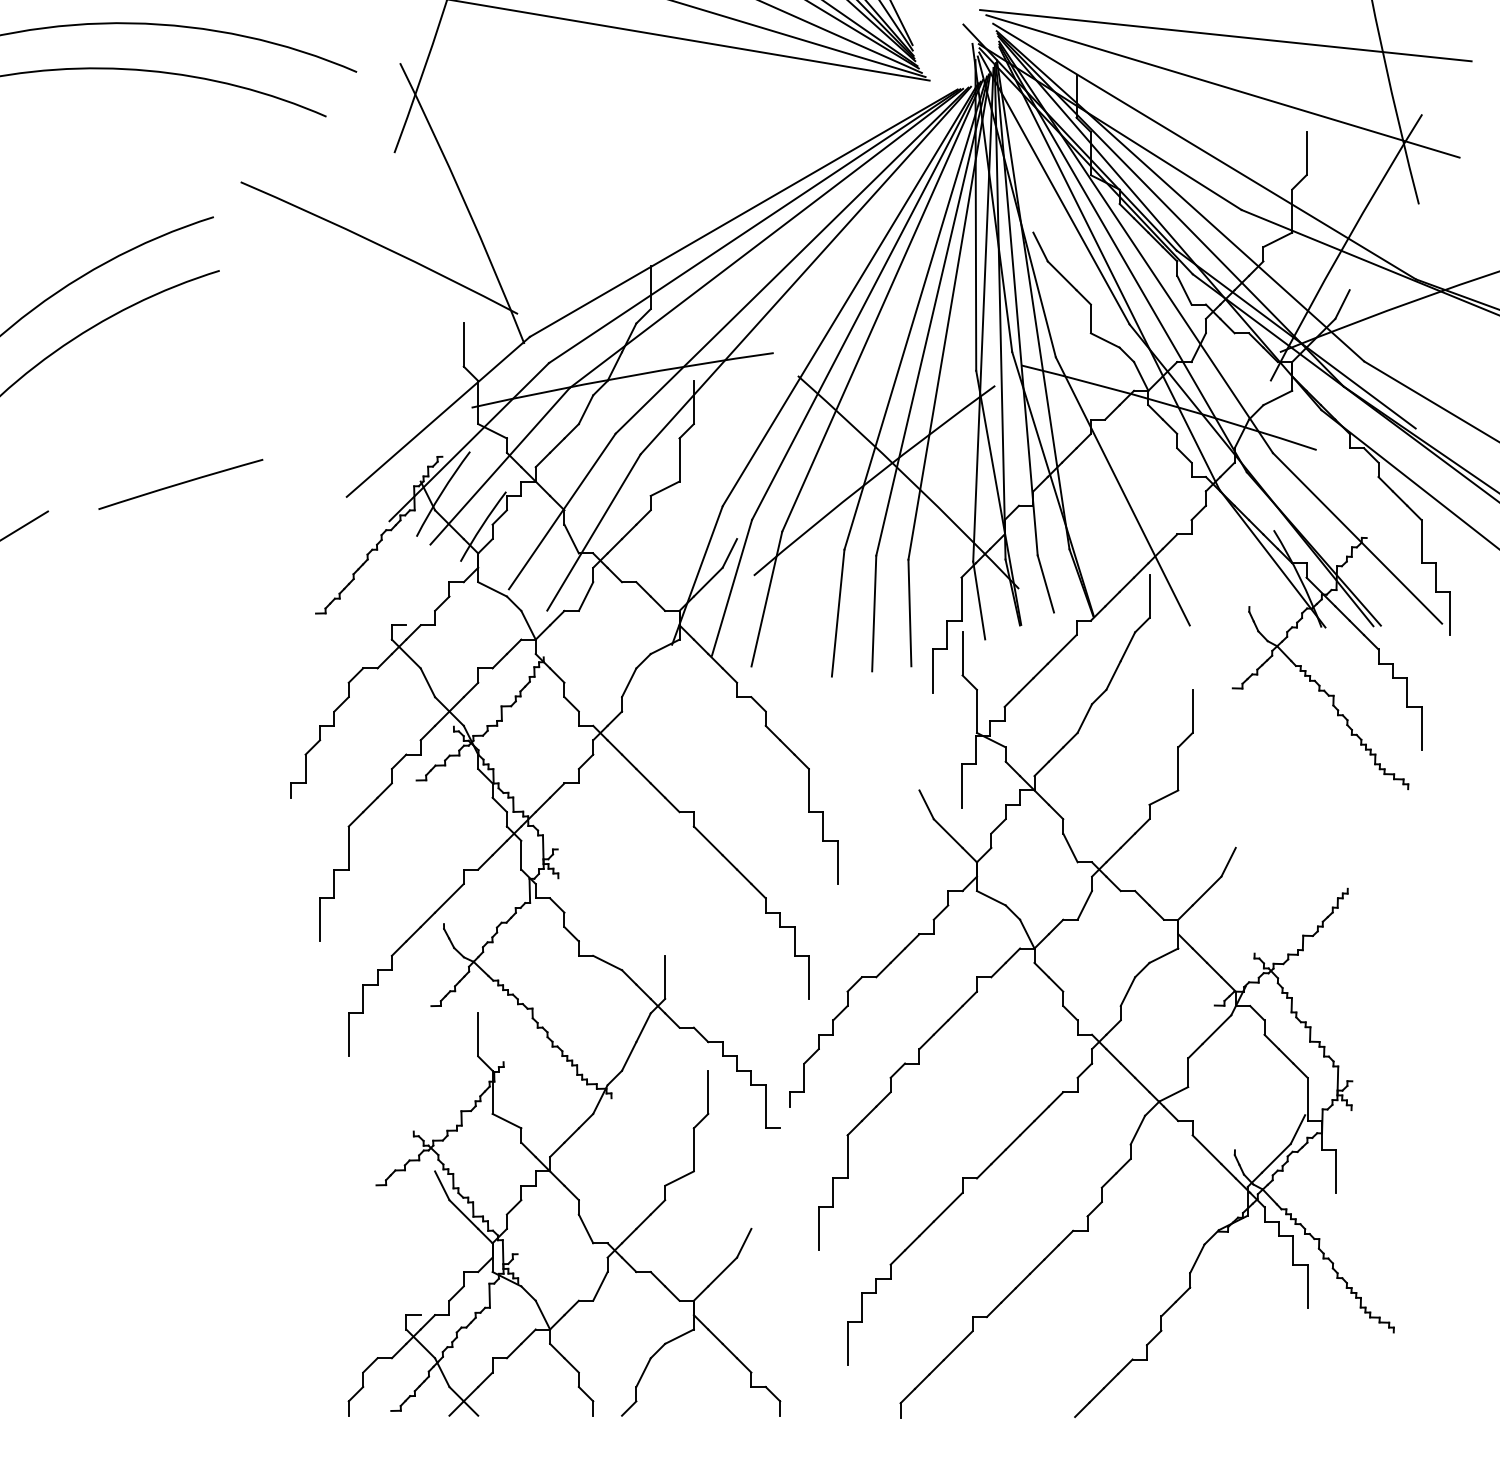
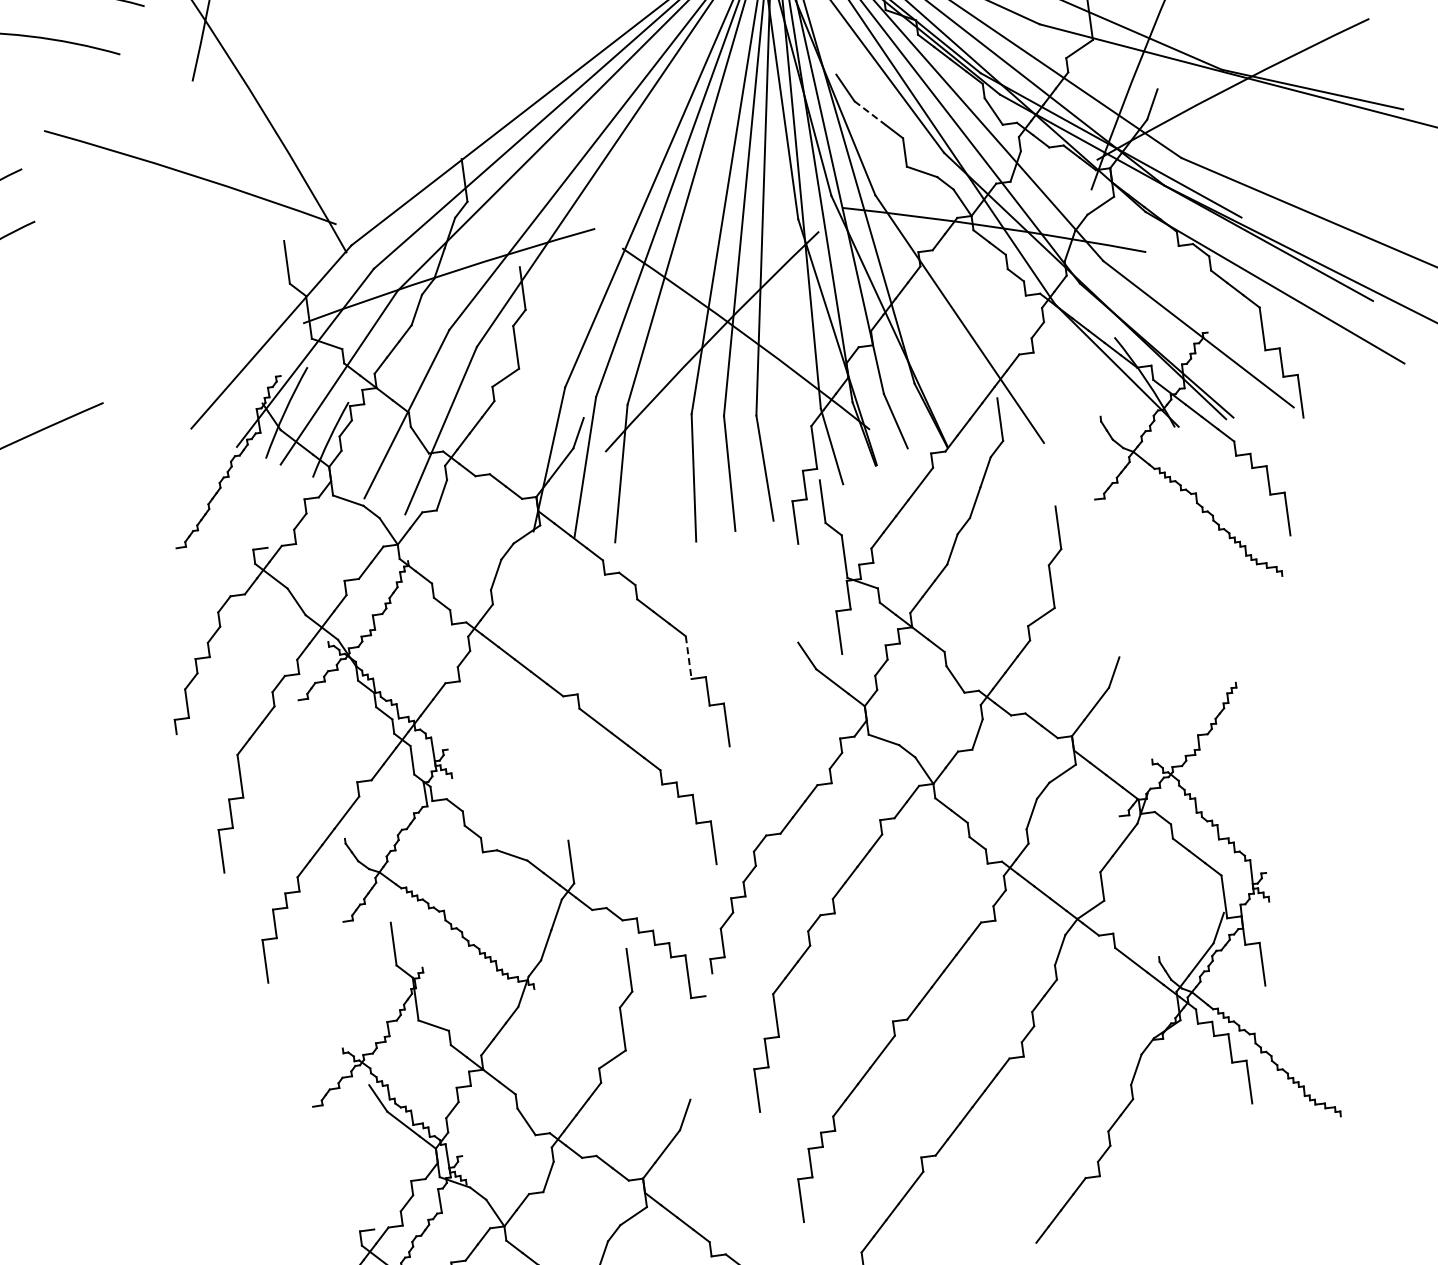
line: (1062, 276) -> (871, 114), solid -> dashed
line: (808, 790) -> (688, 657), solid -> dashed

